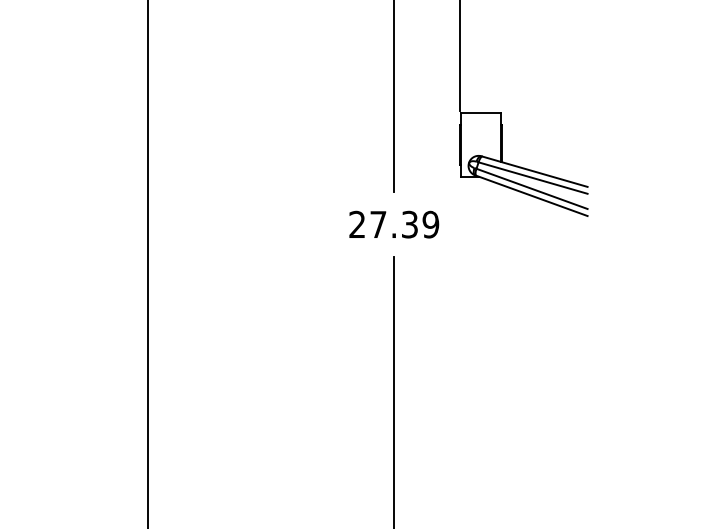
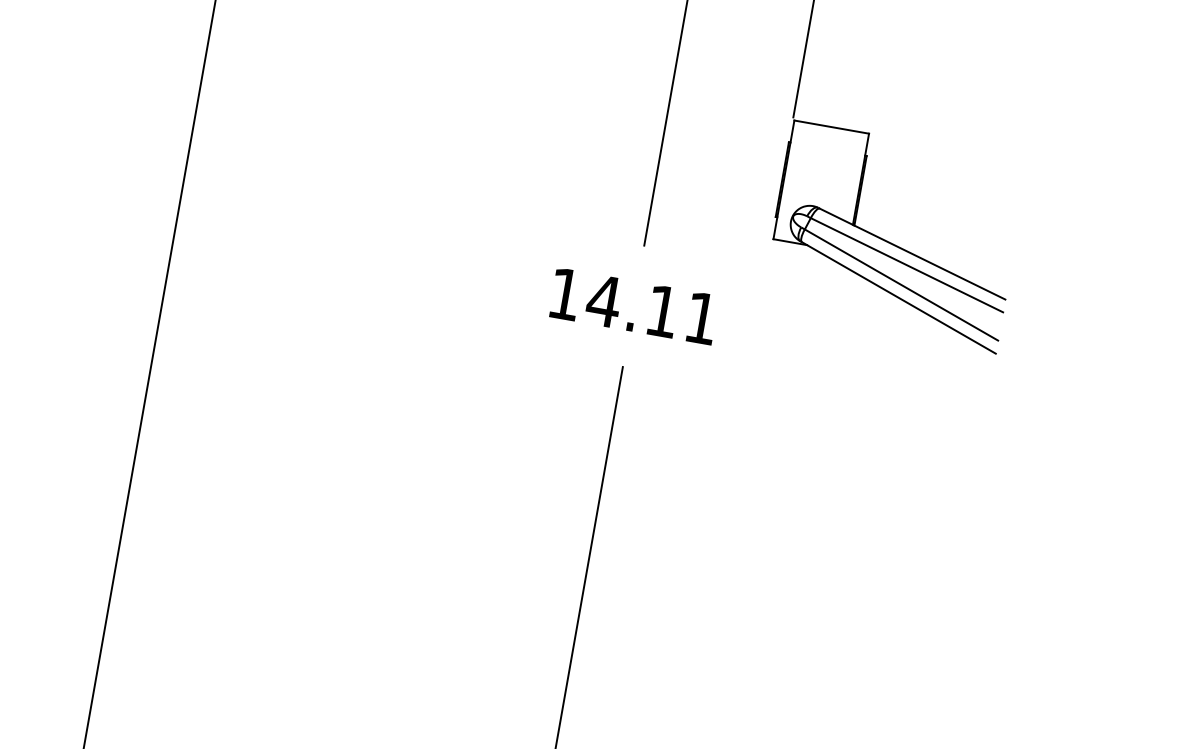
text: (394, 224) -> (634, 306), 27.39 -> 14.11

